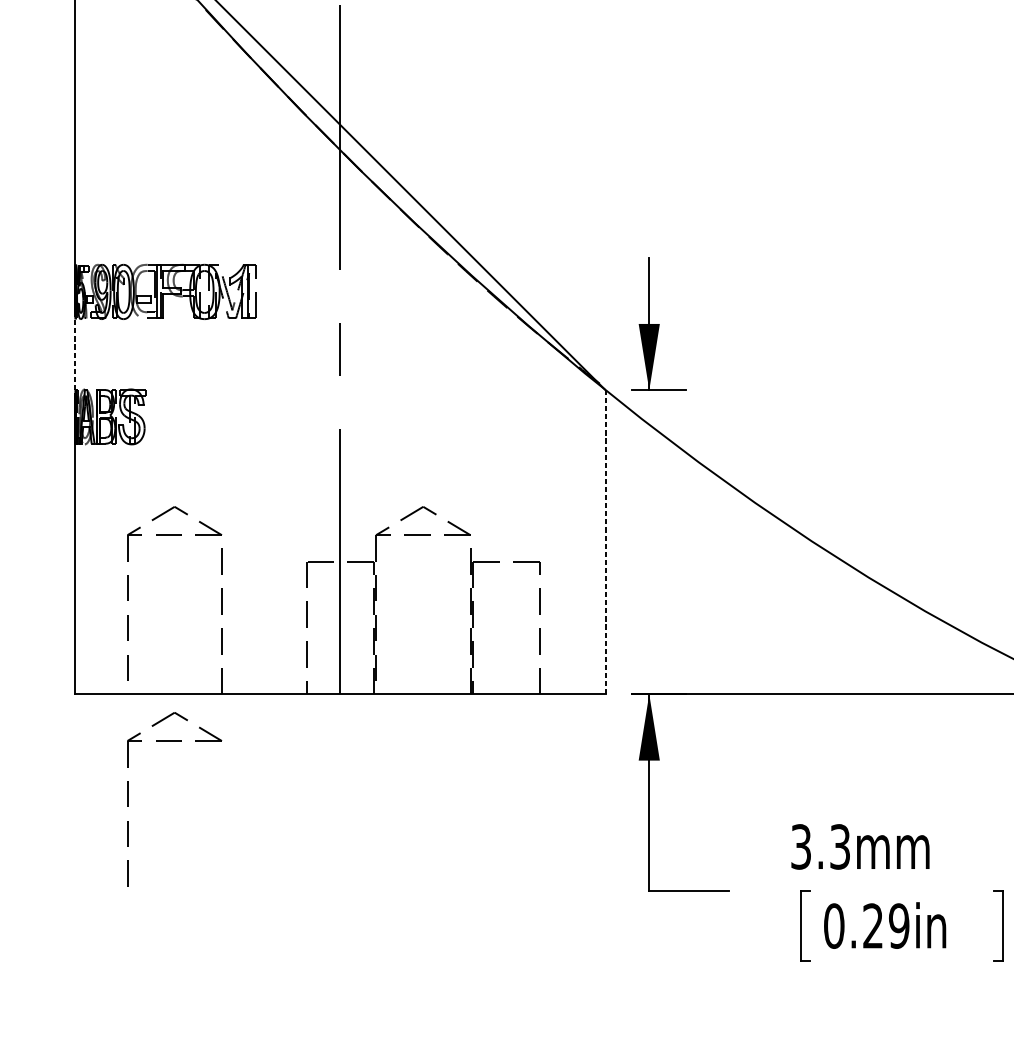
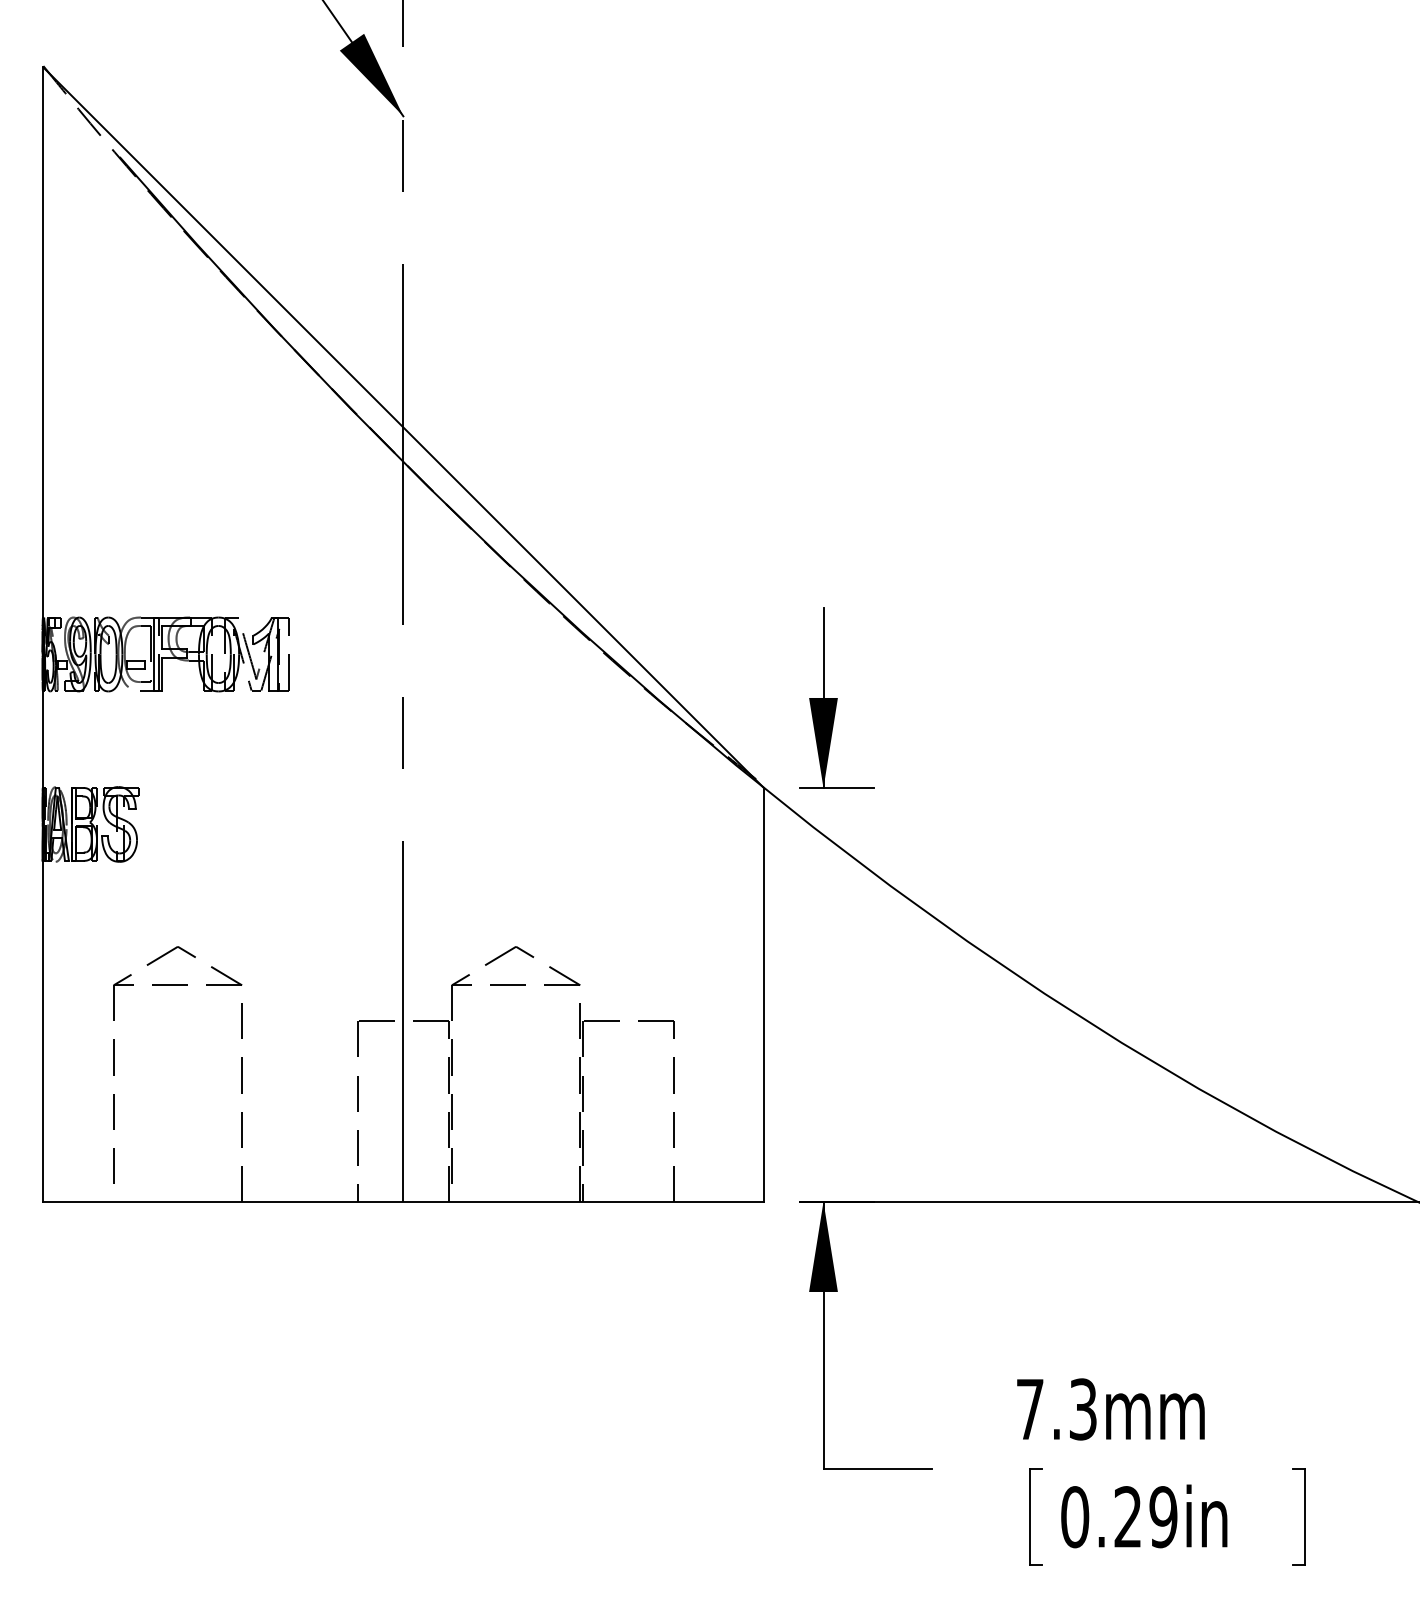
line: (75, 353) -> (42, 737), dashed -> solid
line: (605, 541) -> (764, 994), dashed -> solid
part: (128, 799) -> (114, 1344), removed
text: (800, 846) -> (1029, 1409), 3.3mm -> 7.3mm

